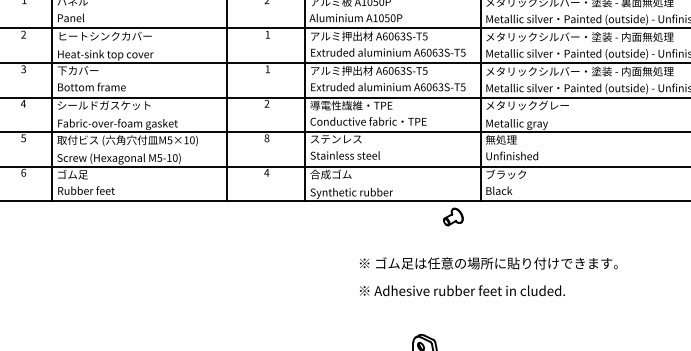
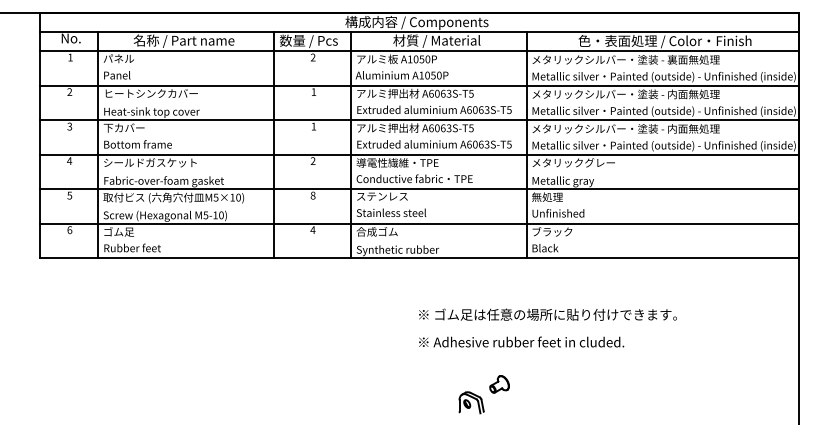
part: (453, 217) -> (499, 384), moved
text: (488, 276) -> (547, 327), moved

